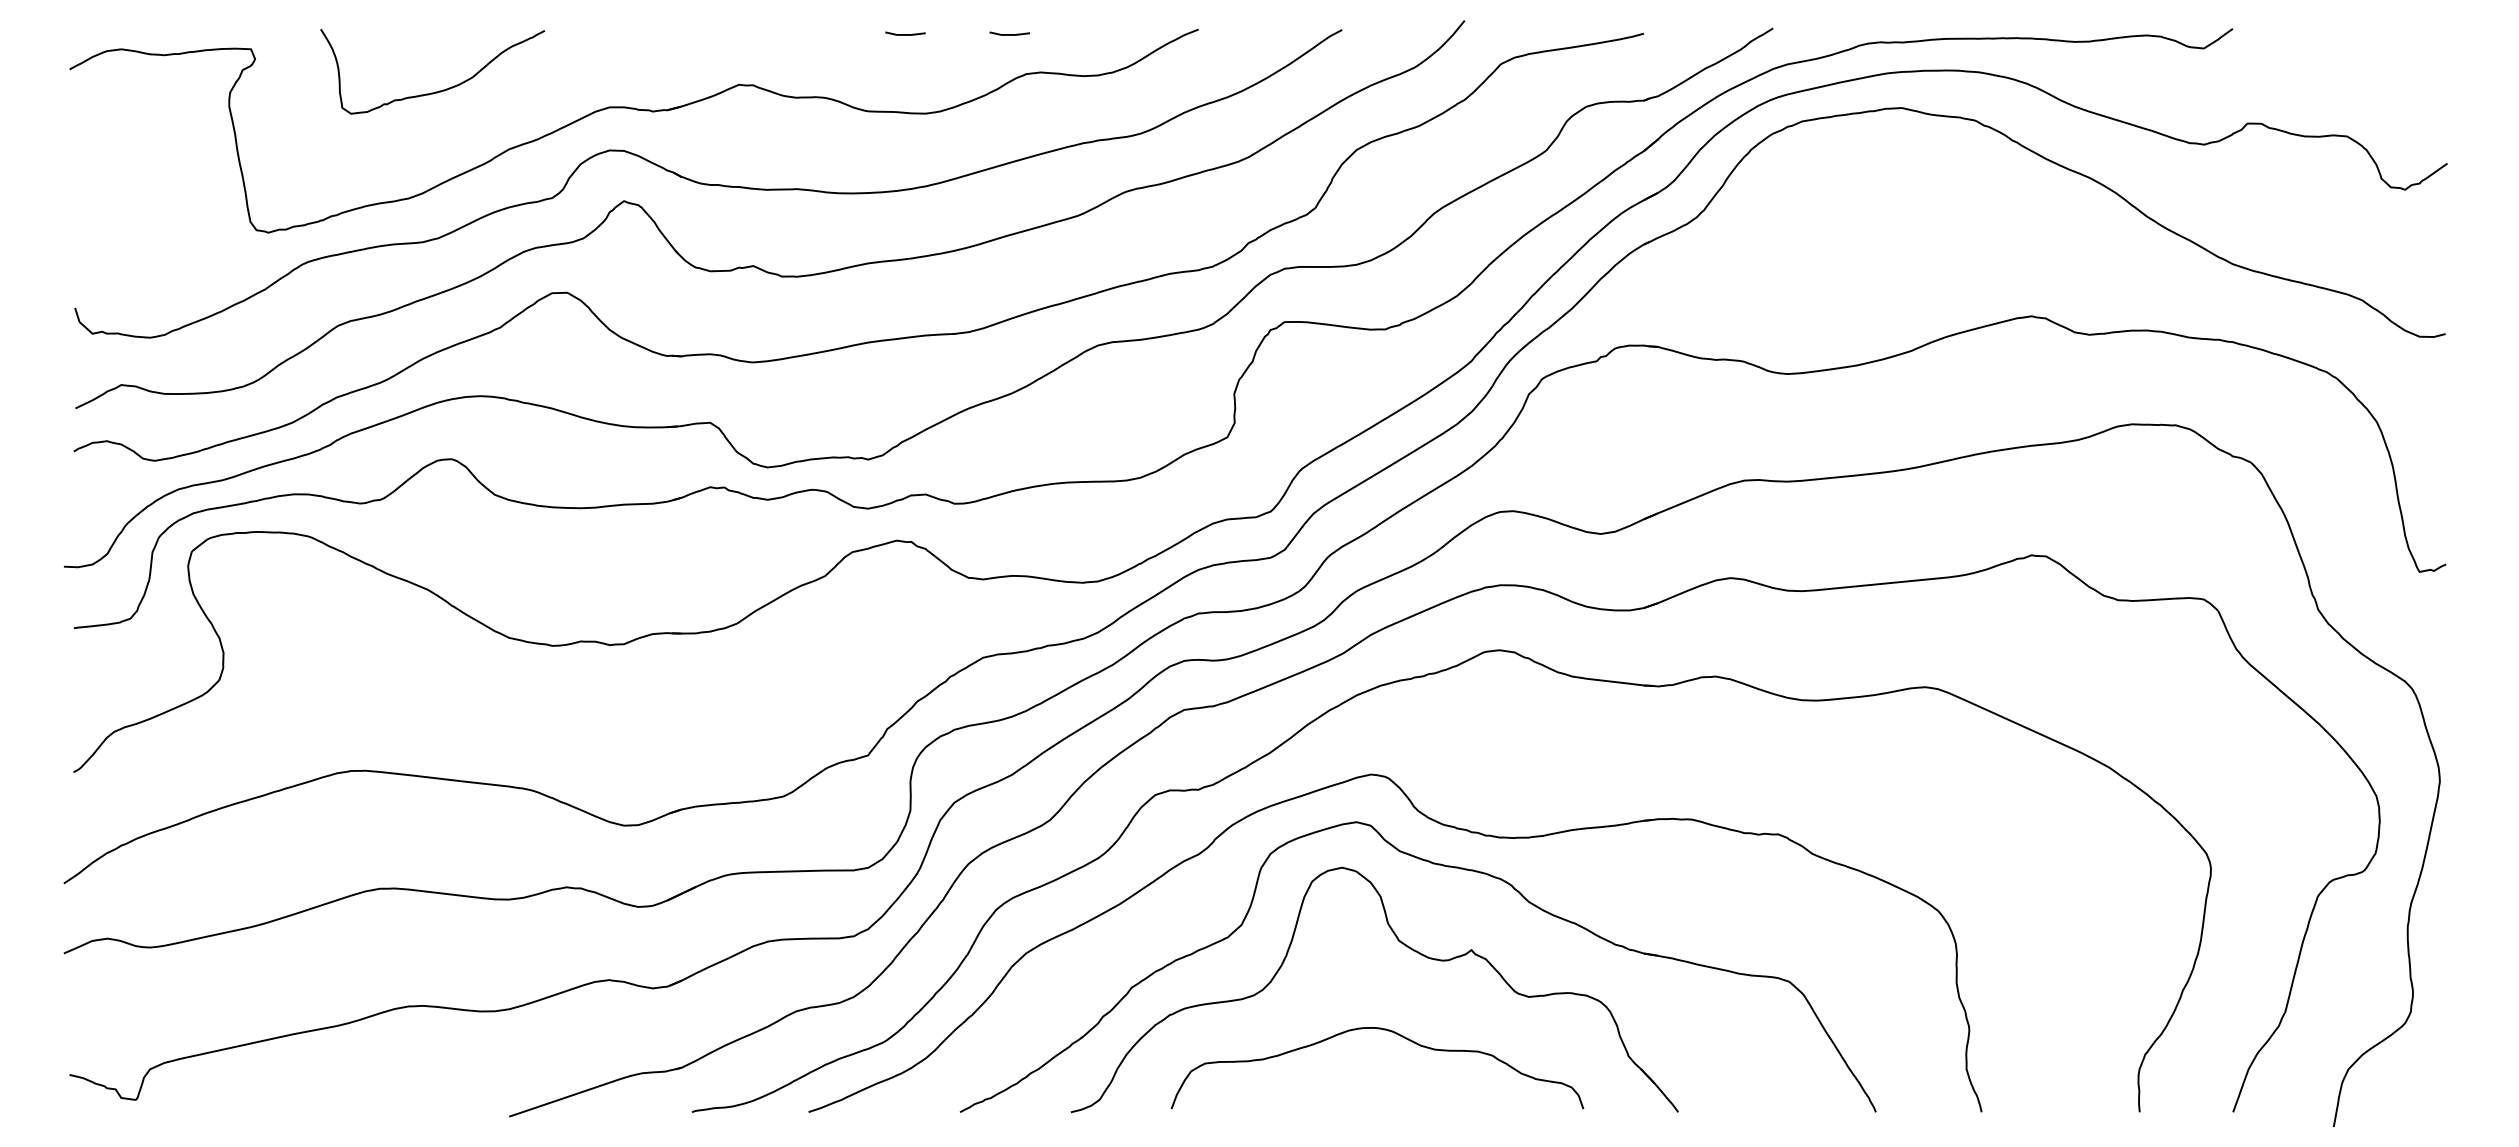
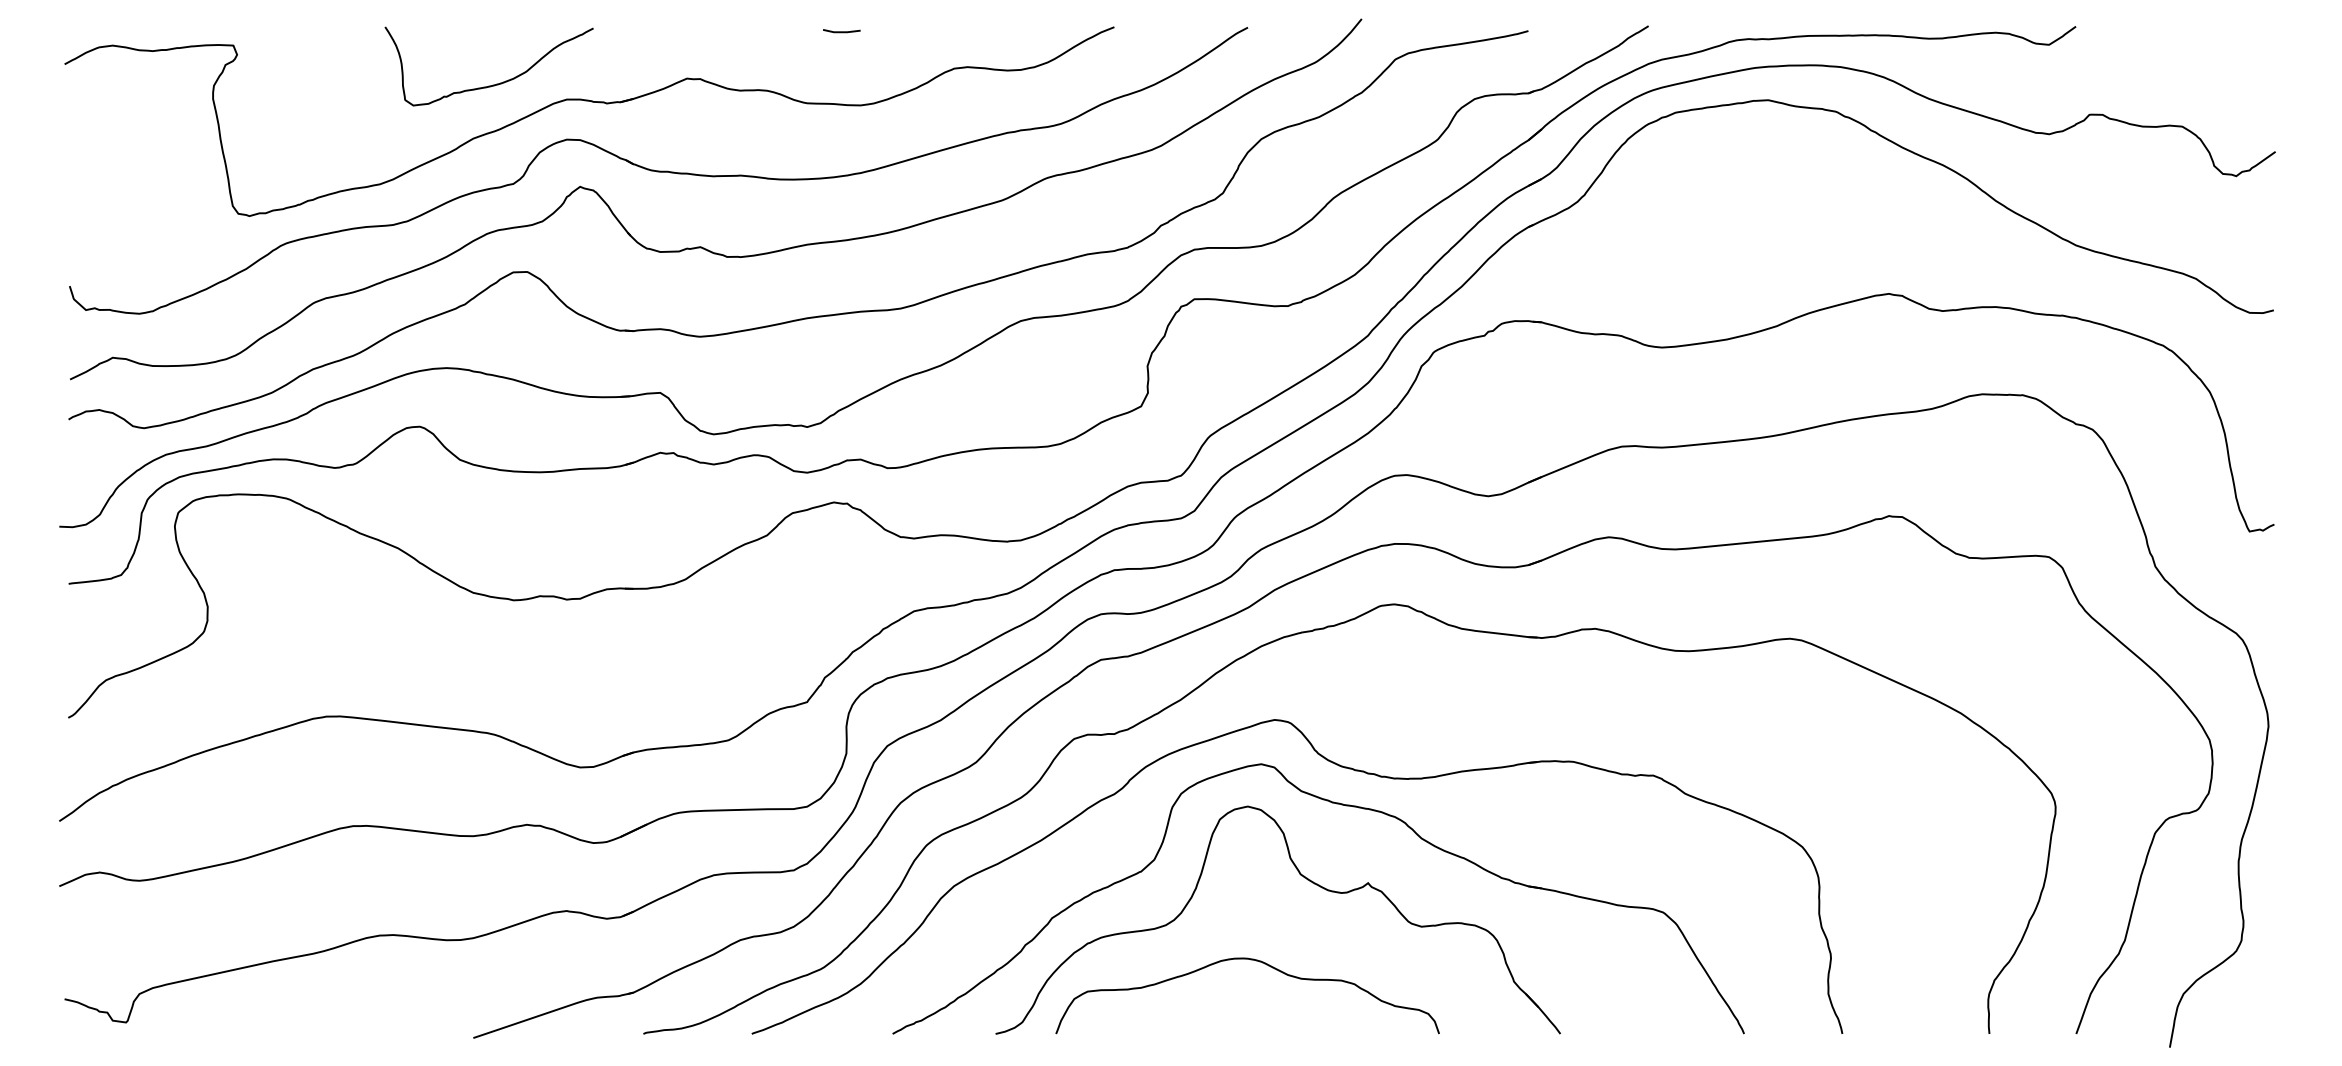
line: (1009, 34) -> (938, 31), removed
curve: (436, 91) -> (492, 84), moved
curve: (1390, 1032) -> (1259, 962), moved

